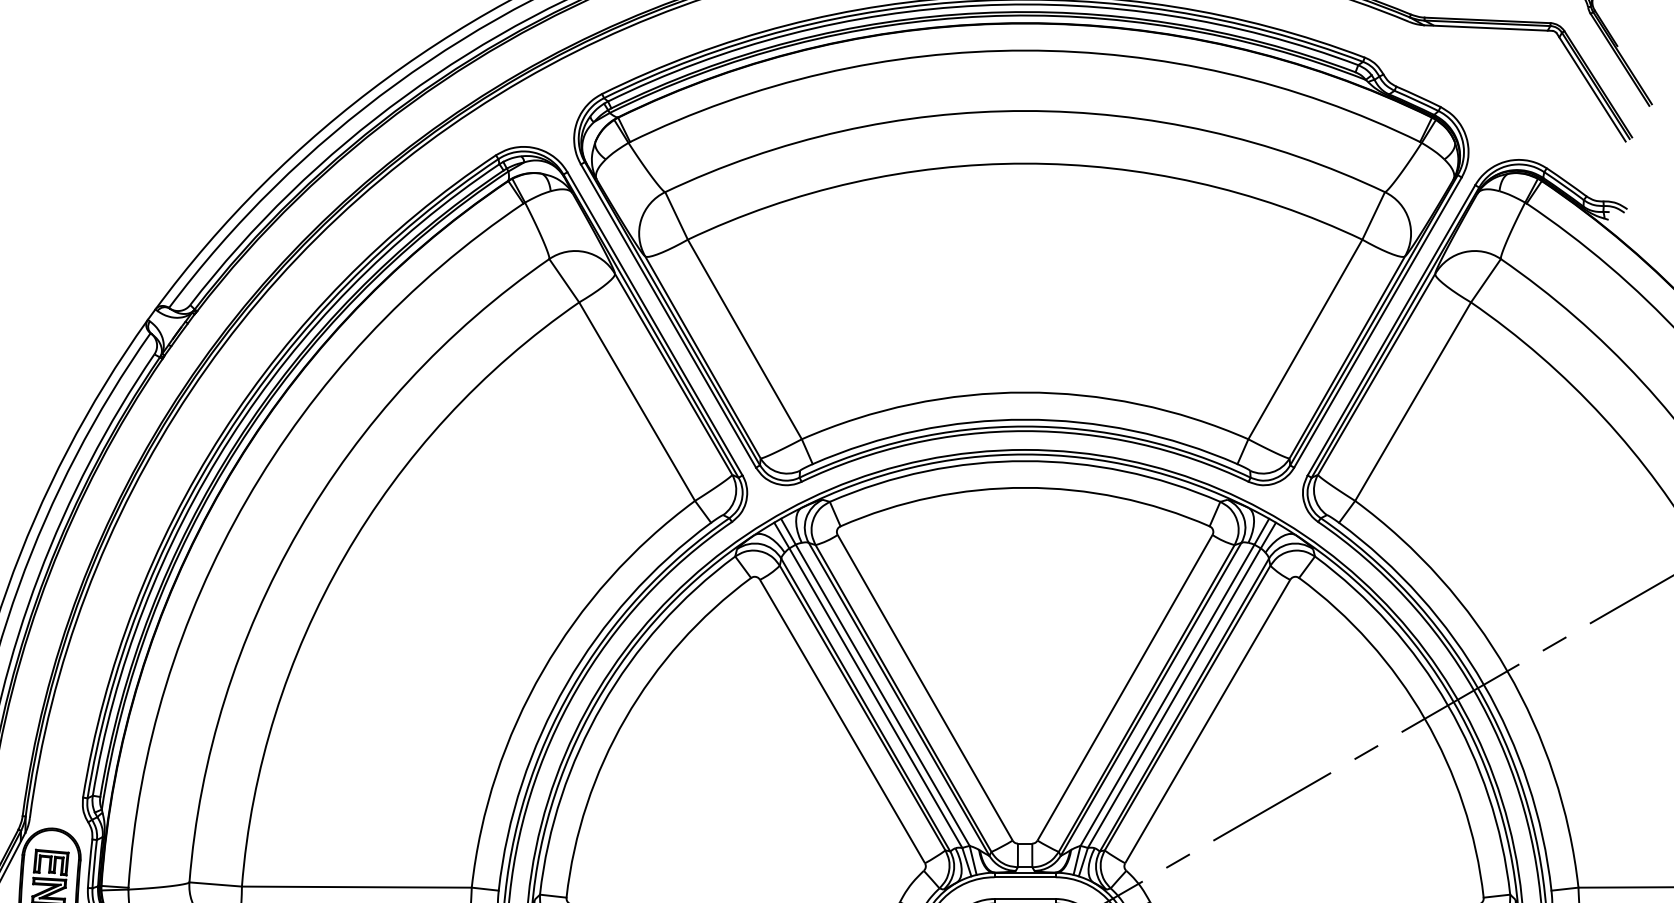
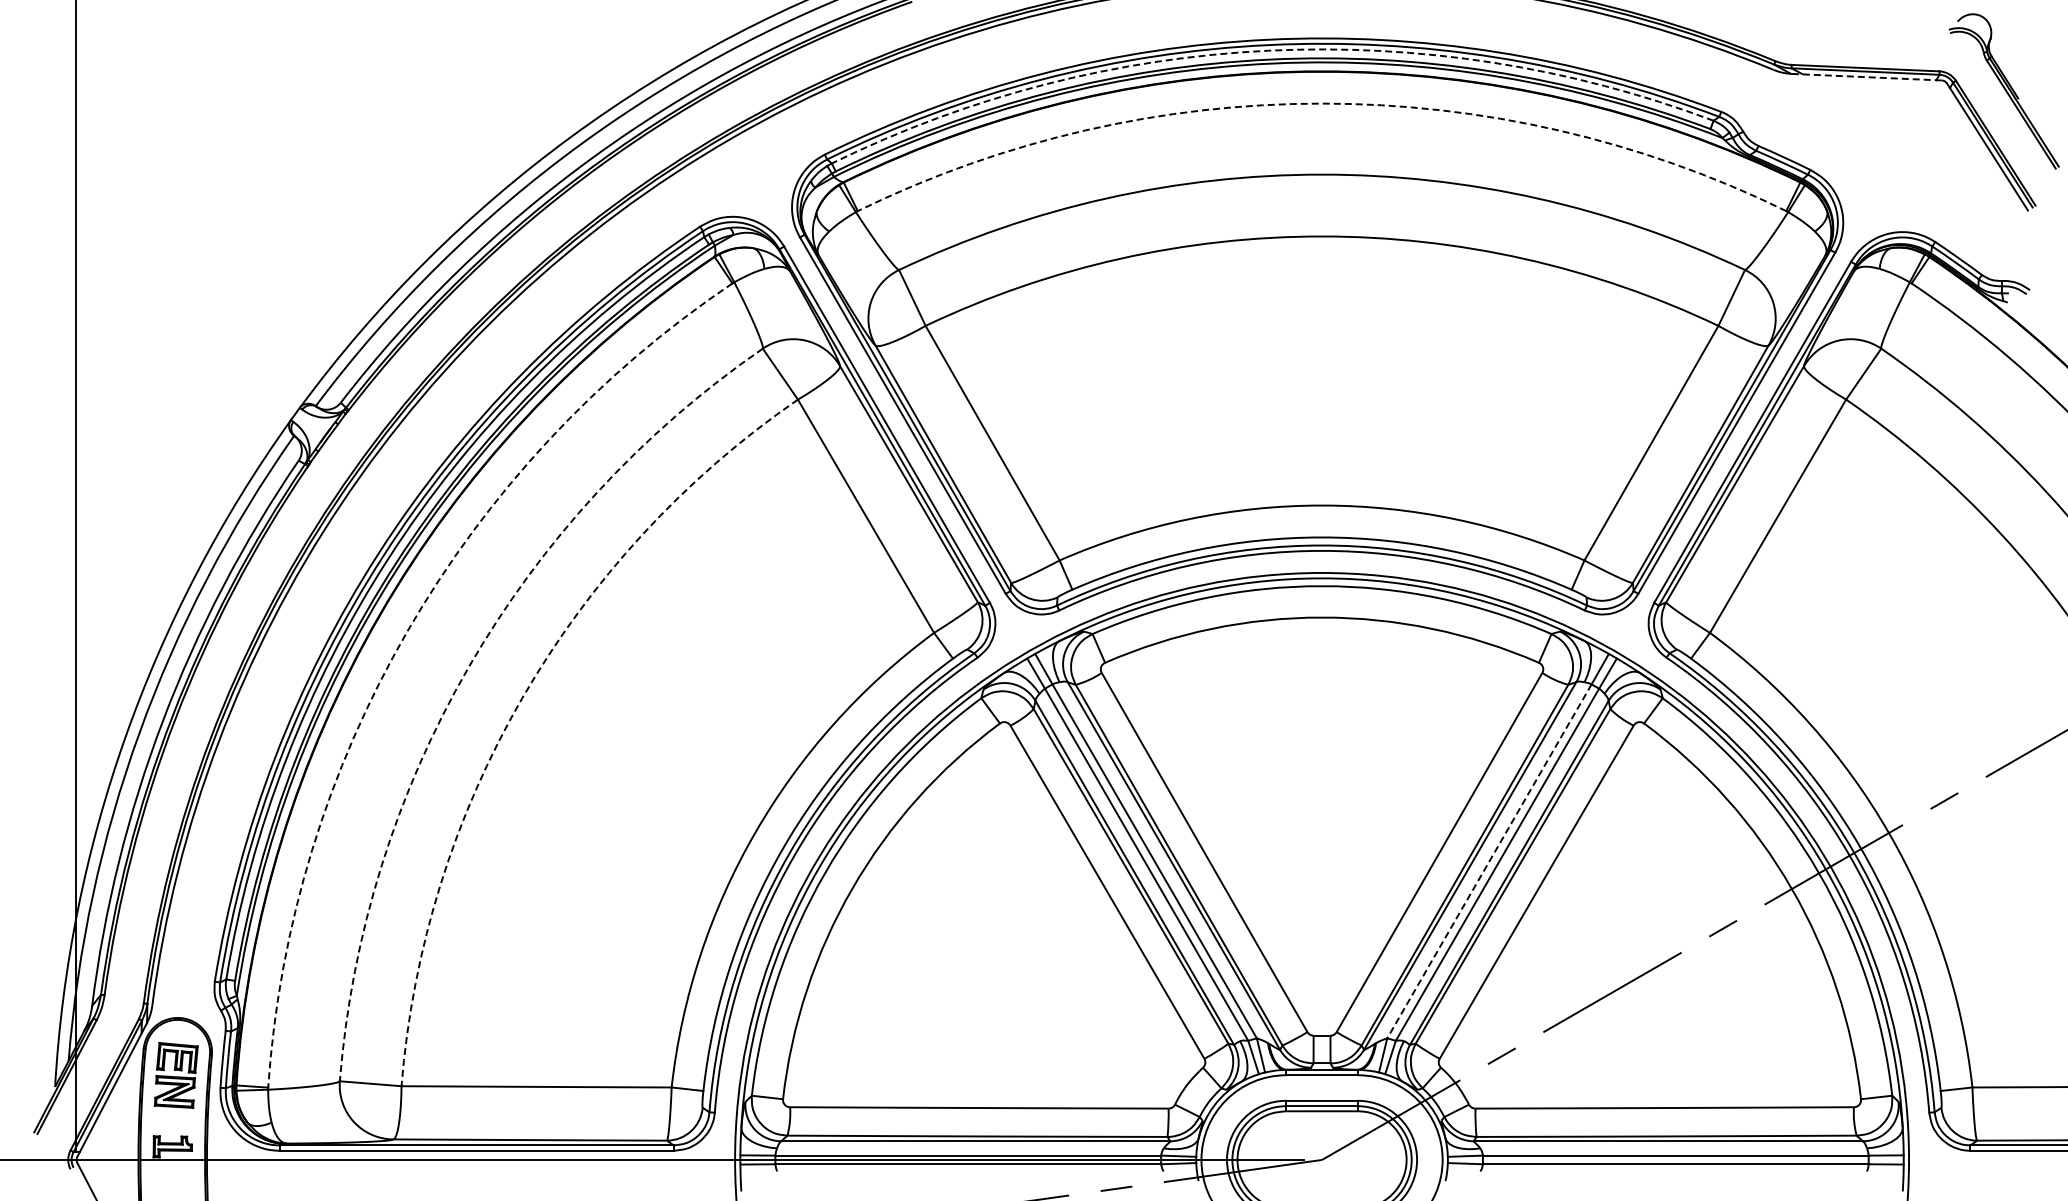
arc: (979, 5) -> (1268, 50), solid -> dashed
line: (1488, 28) -> (1866, 77), solid -> dashed
arc: (1025, 50) -> (1322, 103), solid -> dashed
arc: (247, 499) -> (407, 631), solid -> dashed
arc: (298, 530) -> (468, 667), solid -> dashed
arc: (344, 556) -> (522, 698), solid -> dashed
line: (1167, 695) -> (1489, 861), solid -> dashed

